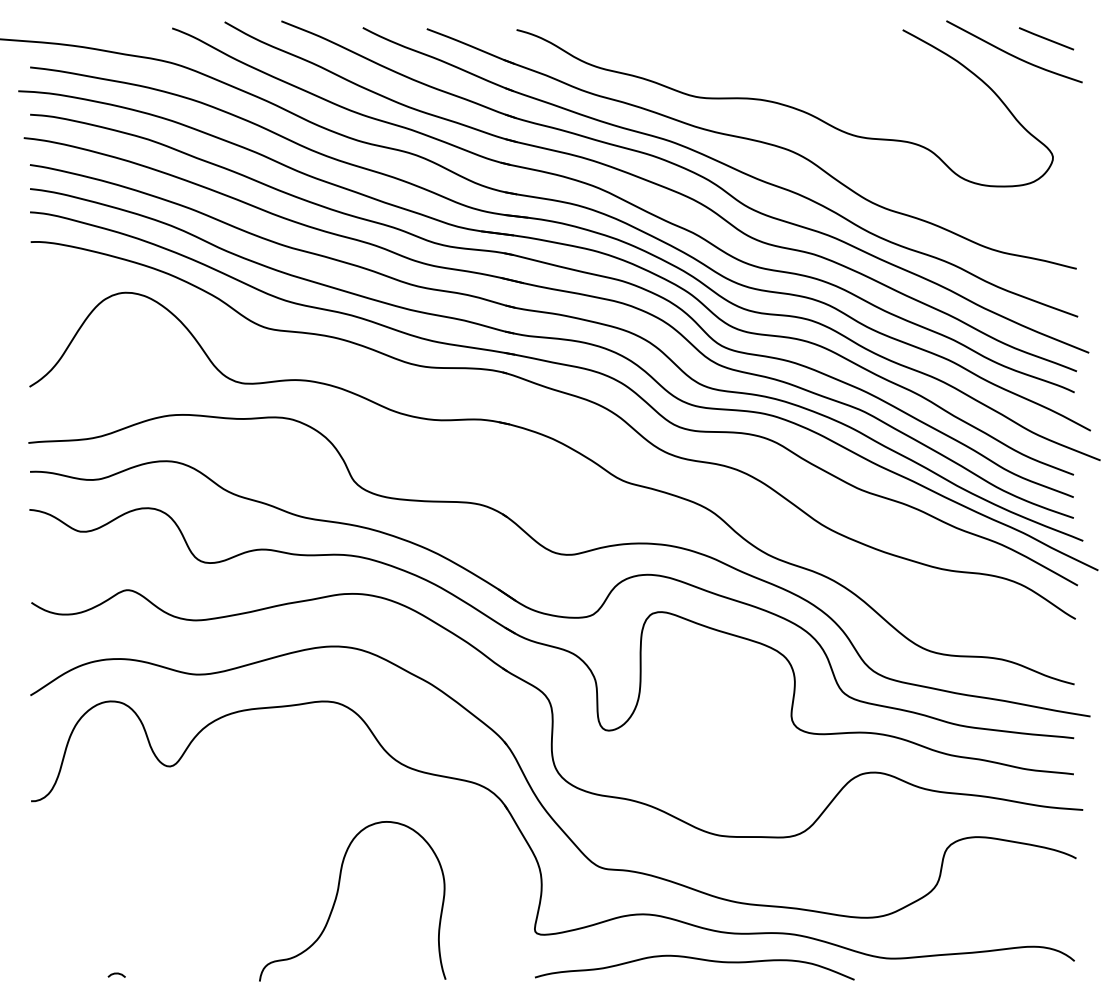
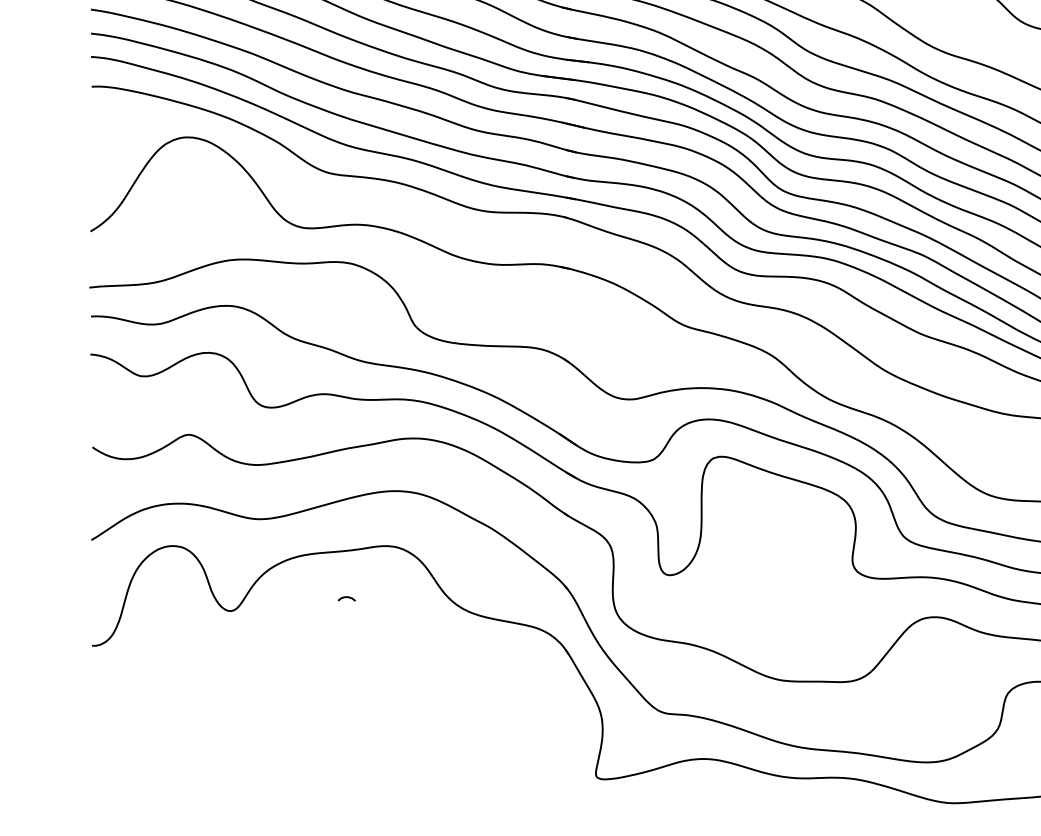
curve: (337, 897) -> (398, 742), removed
curve: (694, 959) -> (755, 804), removed
curve: (116, 974) -> (346, 598), moved

